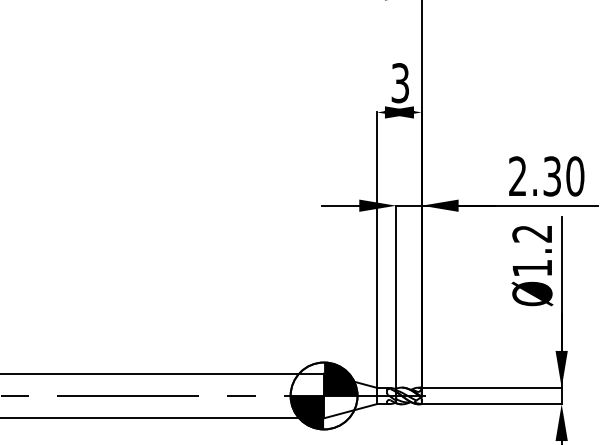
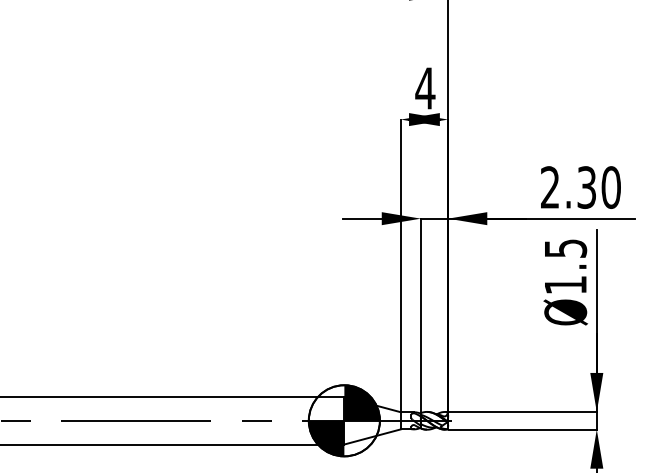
text: (399, 83) -> (424, 88), 3 -> 4
text: (532, 233) -> (565, 248), Ø1.2 -> Ø1.5

